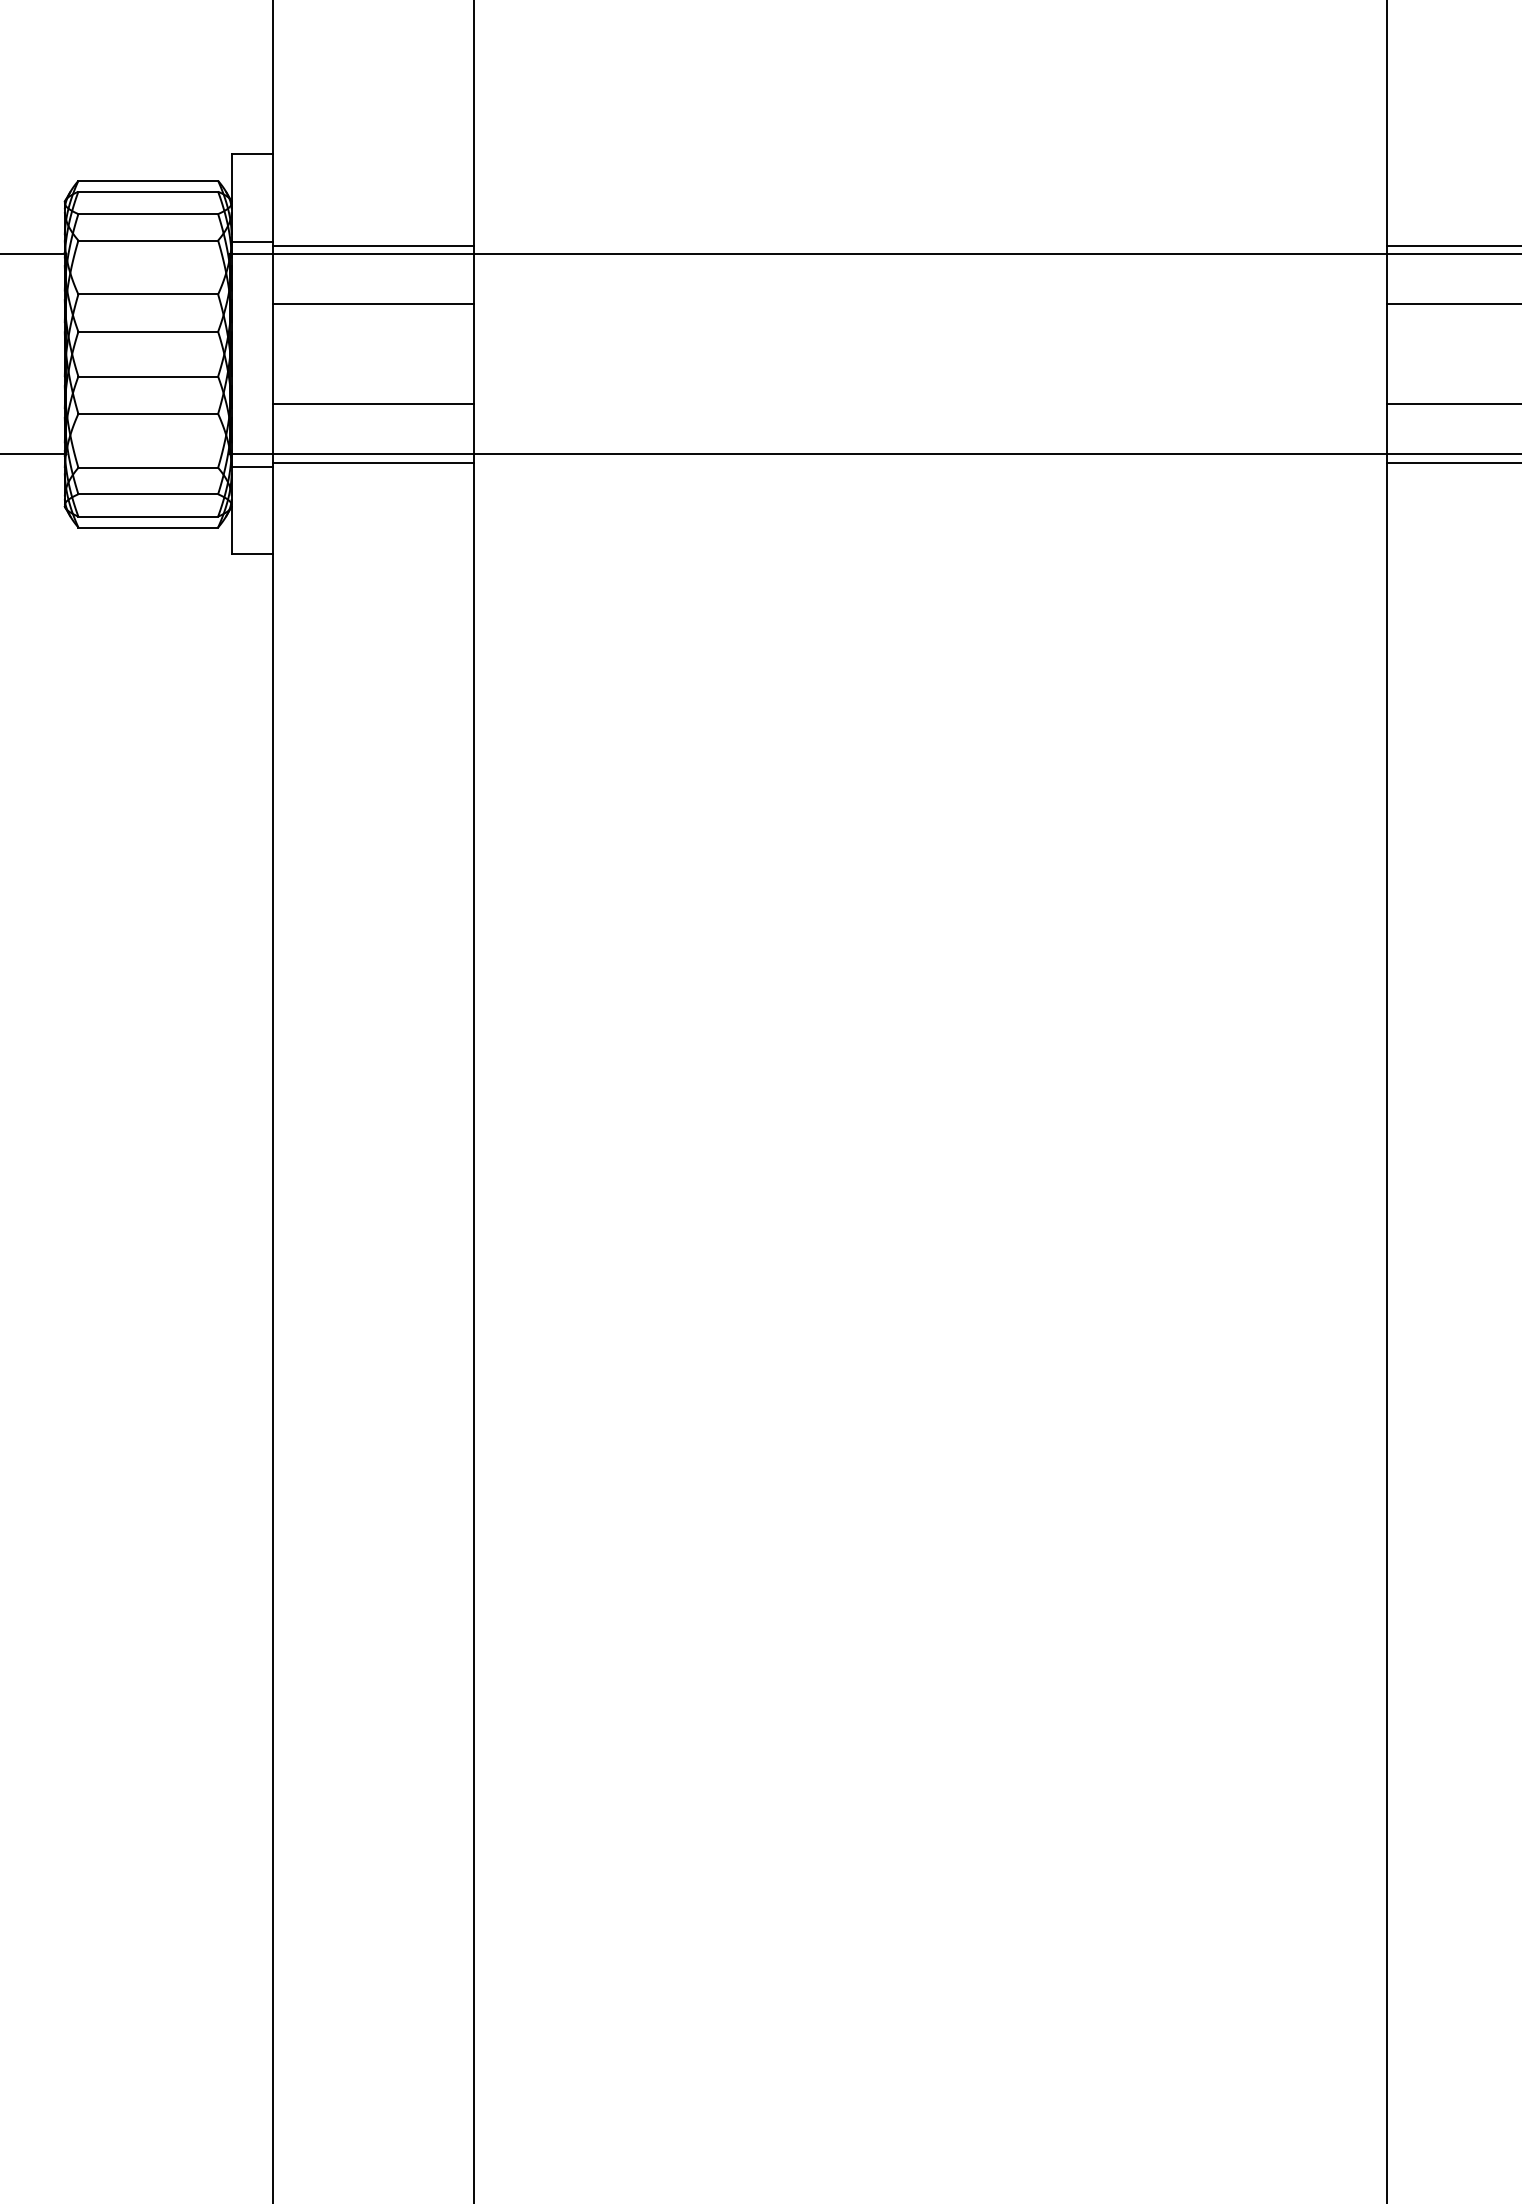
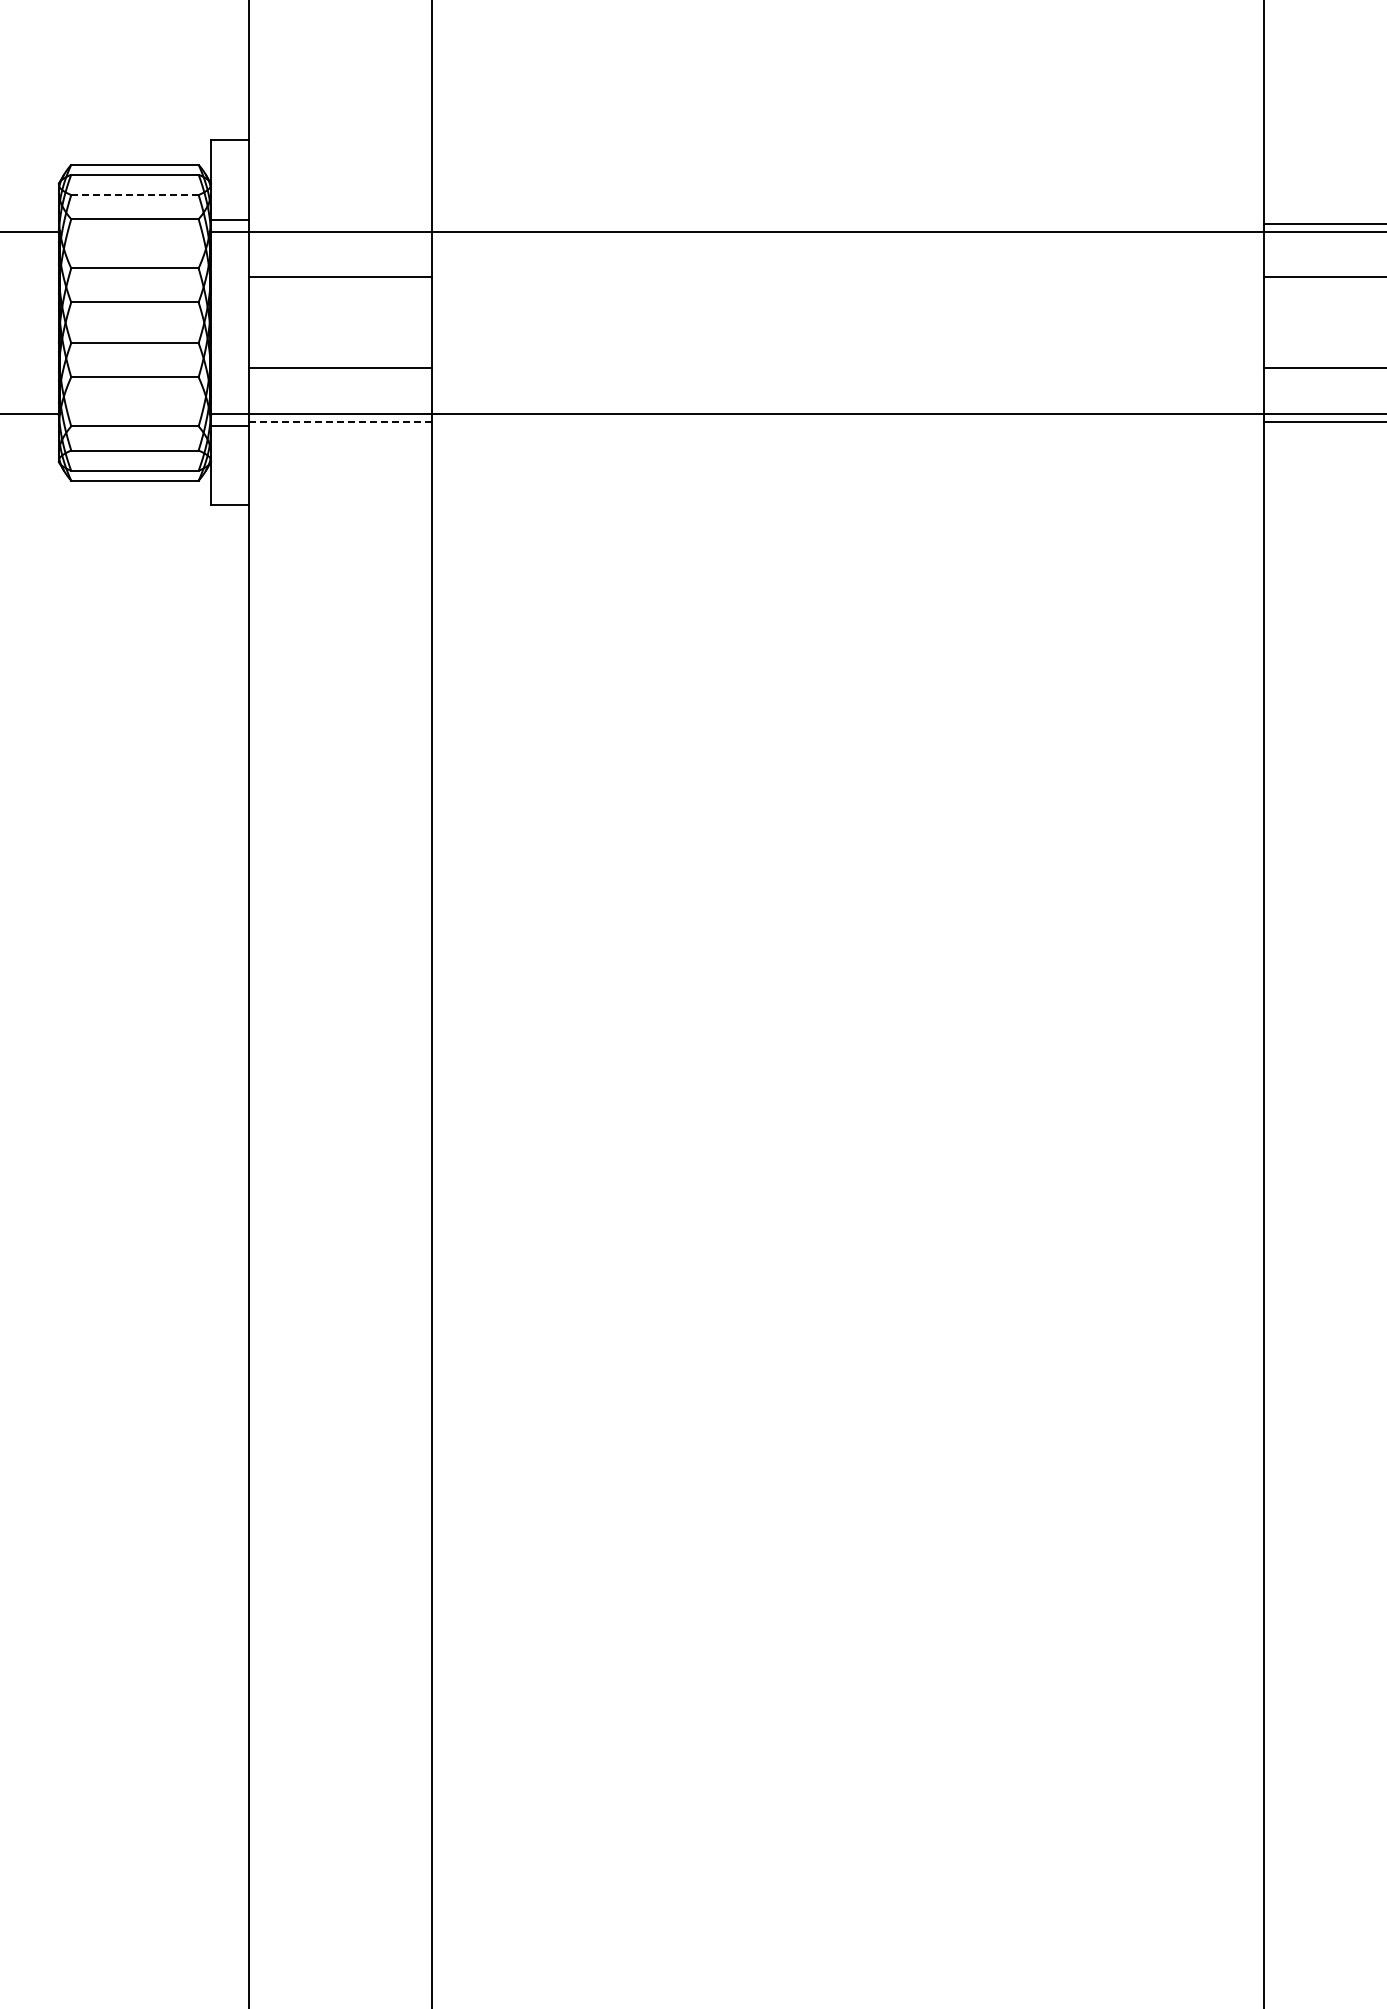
line: (147, 214) -> (134, 195), solid -> dashed
line: (373, 245) -> (340, 223), removed
line: (373, 462) -> (340, 421), solid -> dashed

